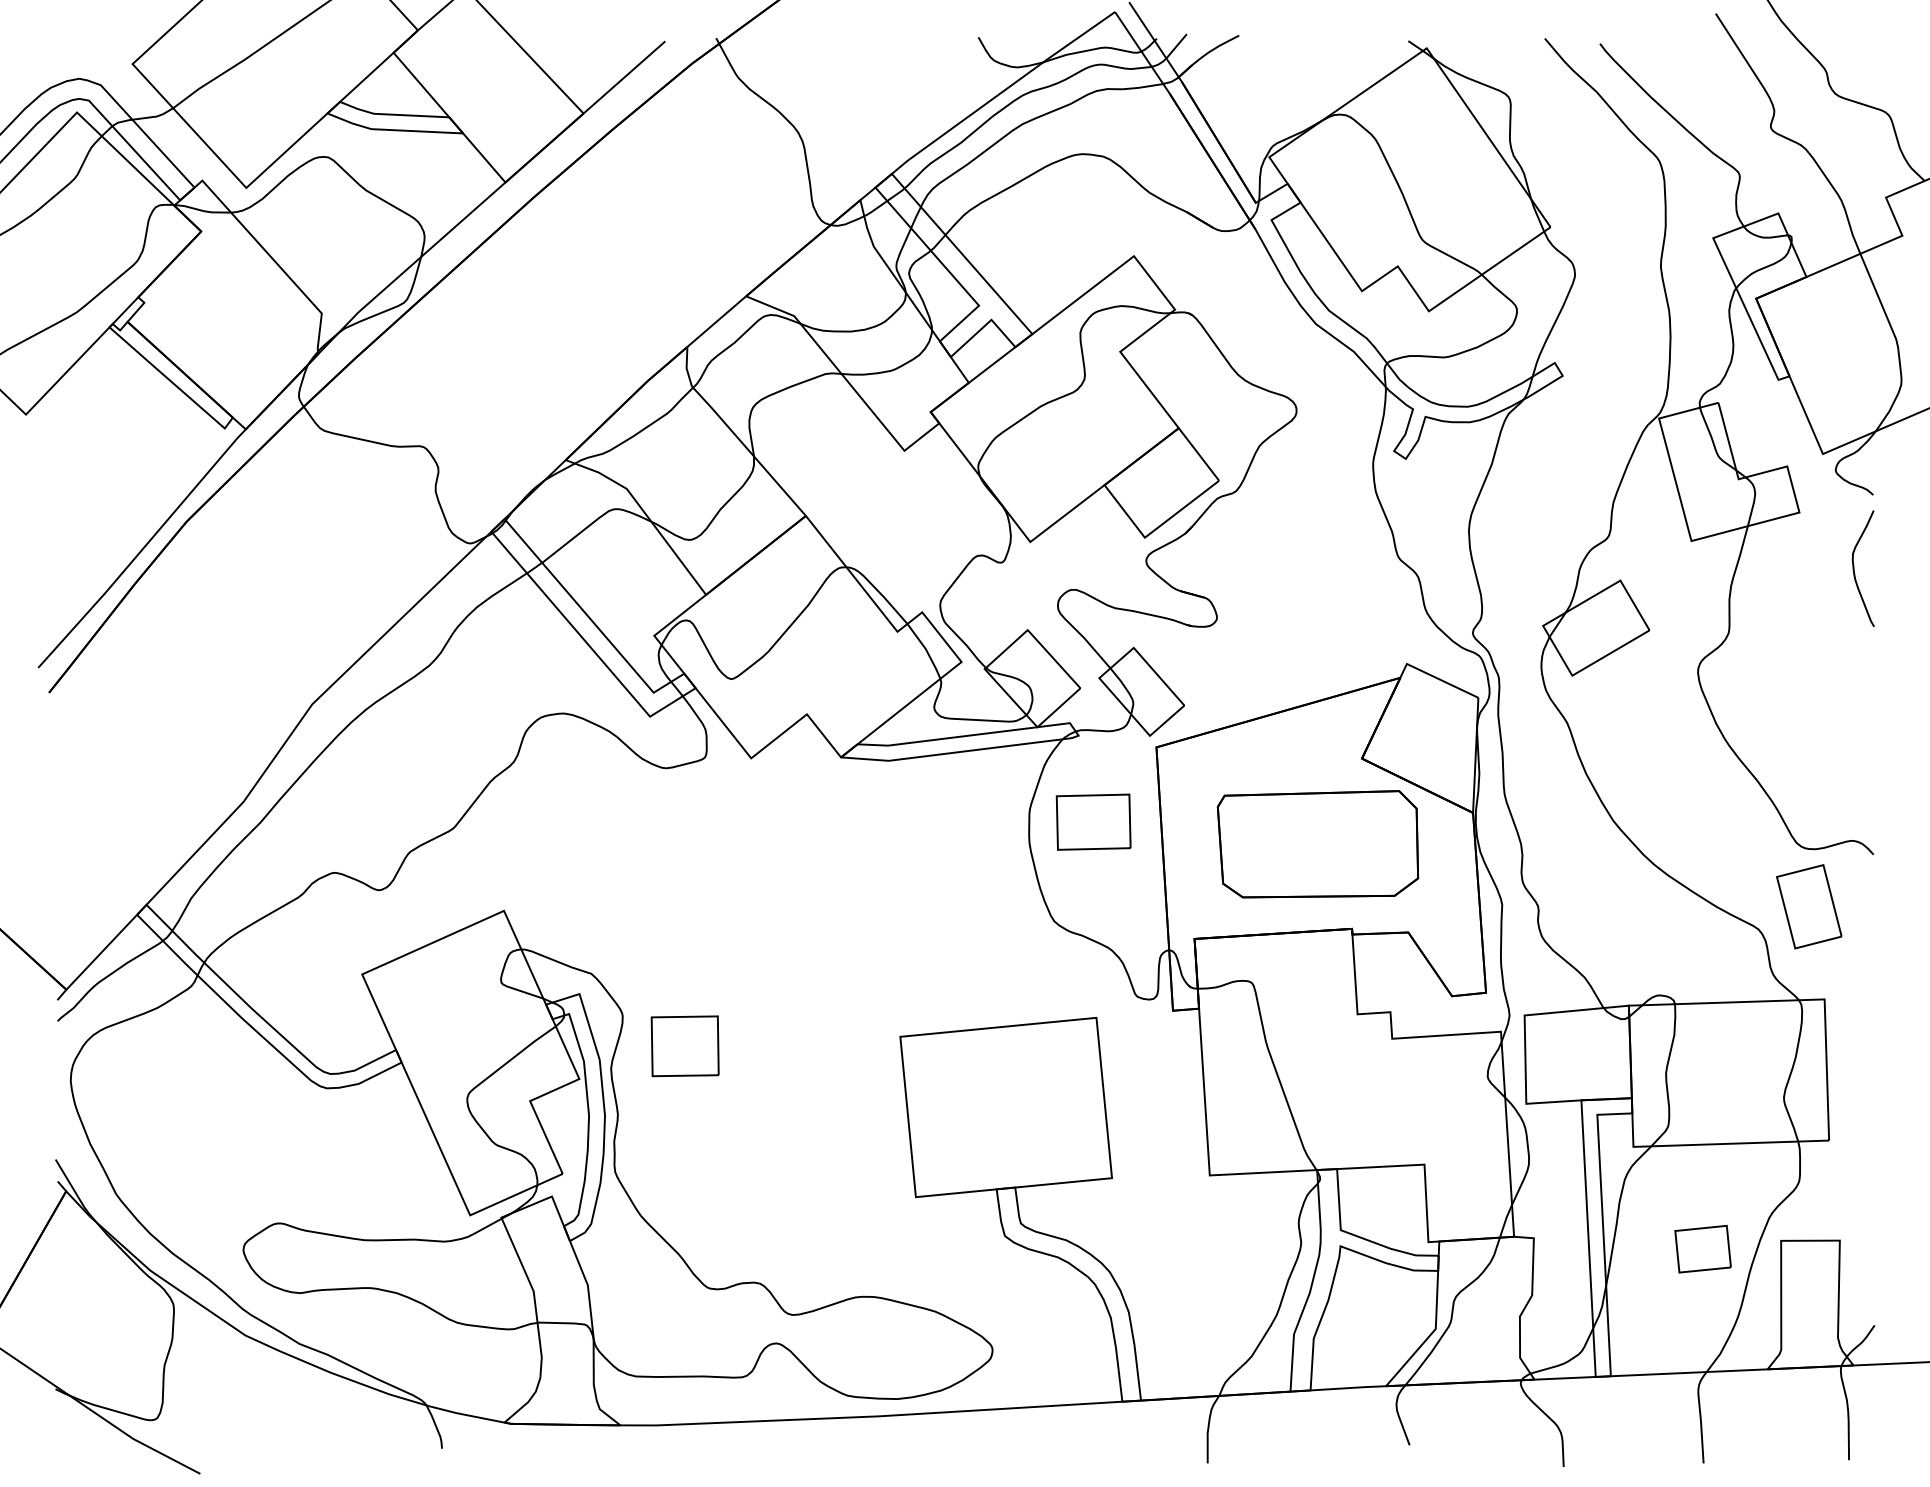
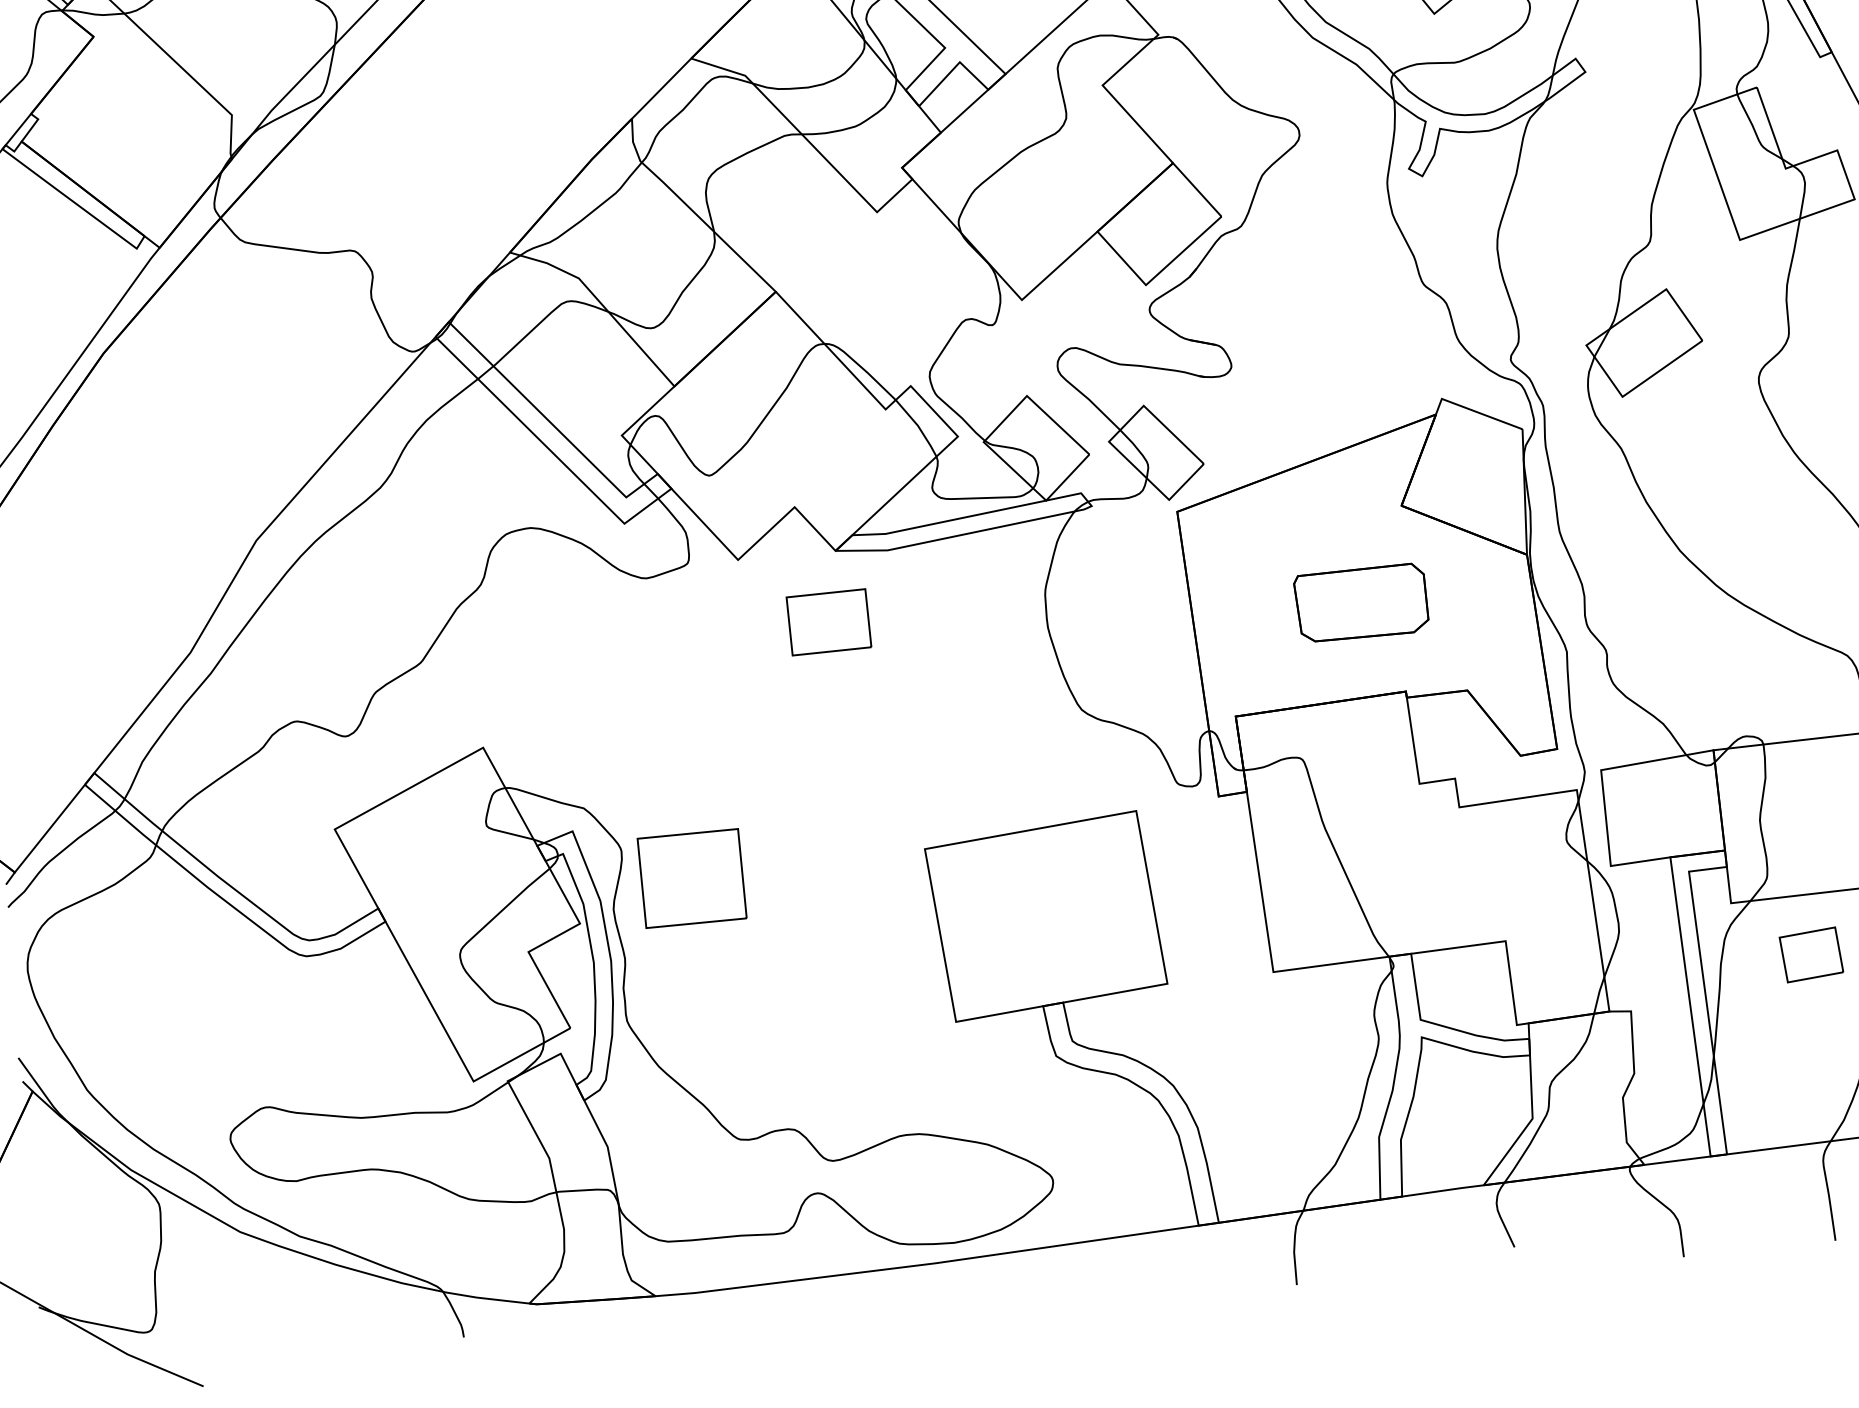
part: (1093, 821) -> (828, 621), moved
part: (1317, 844) -> (1360, 602), size x0.6
part: (684, 1046) -> (691, 878), size x1.4
part: (1702, 1248) -> (1810, 954), moved

